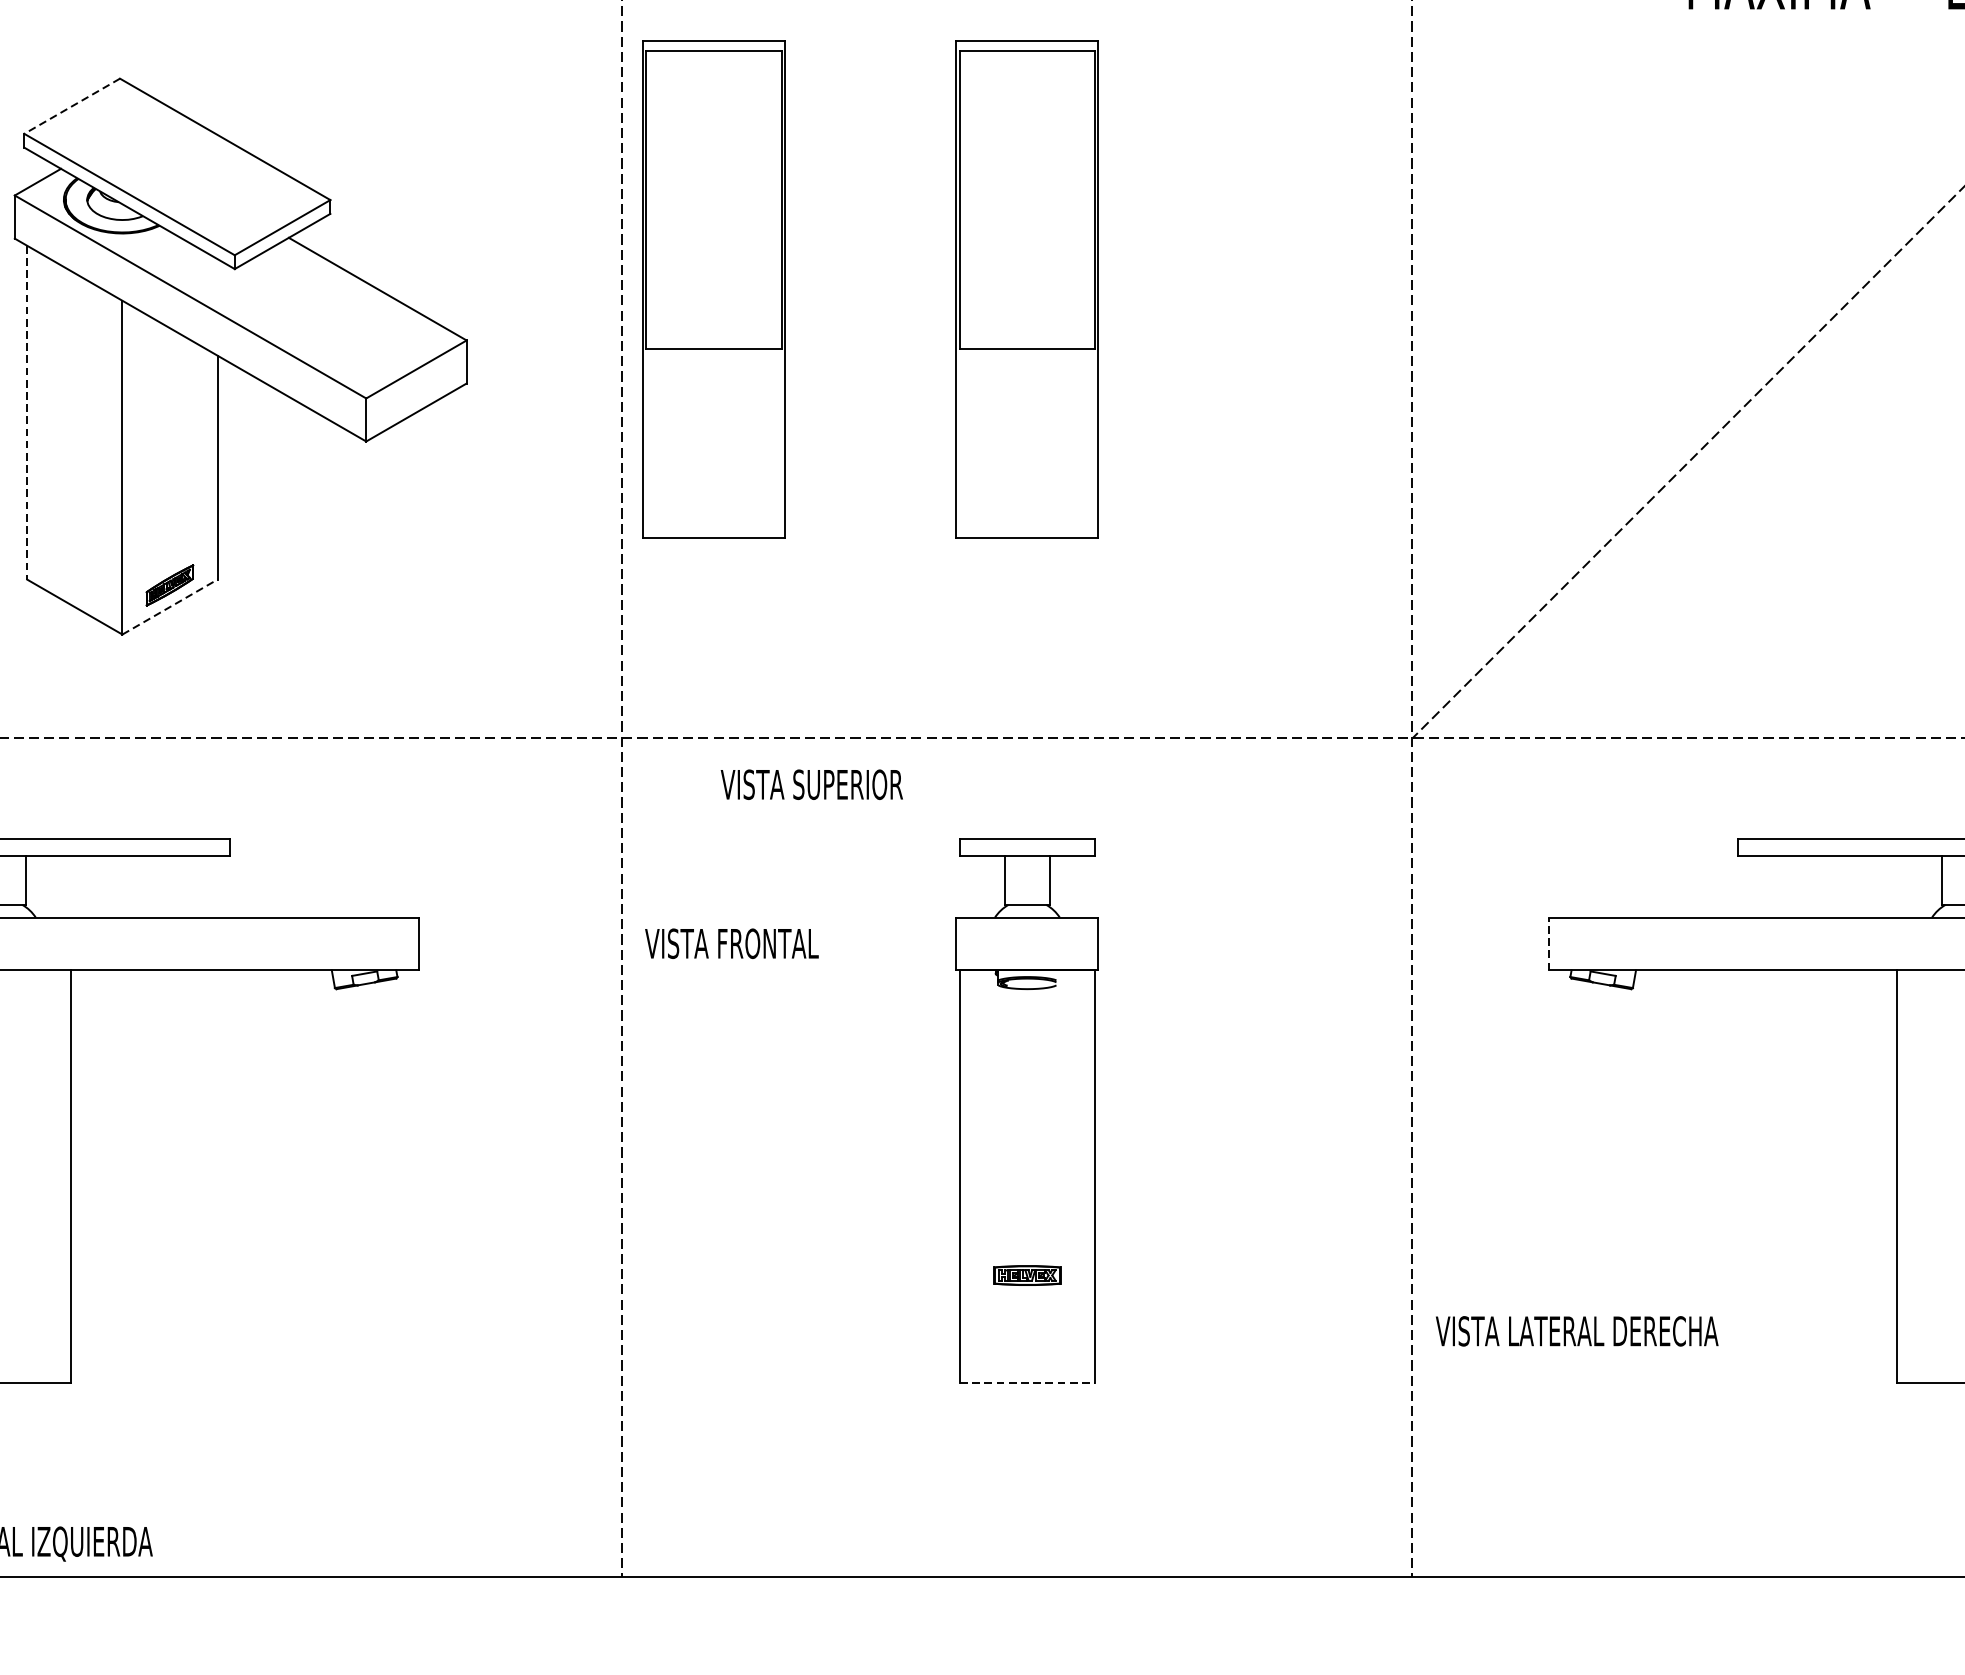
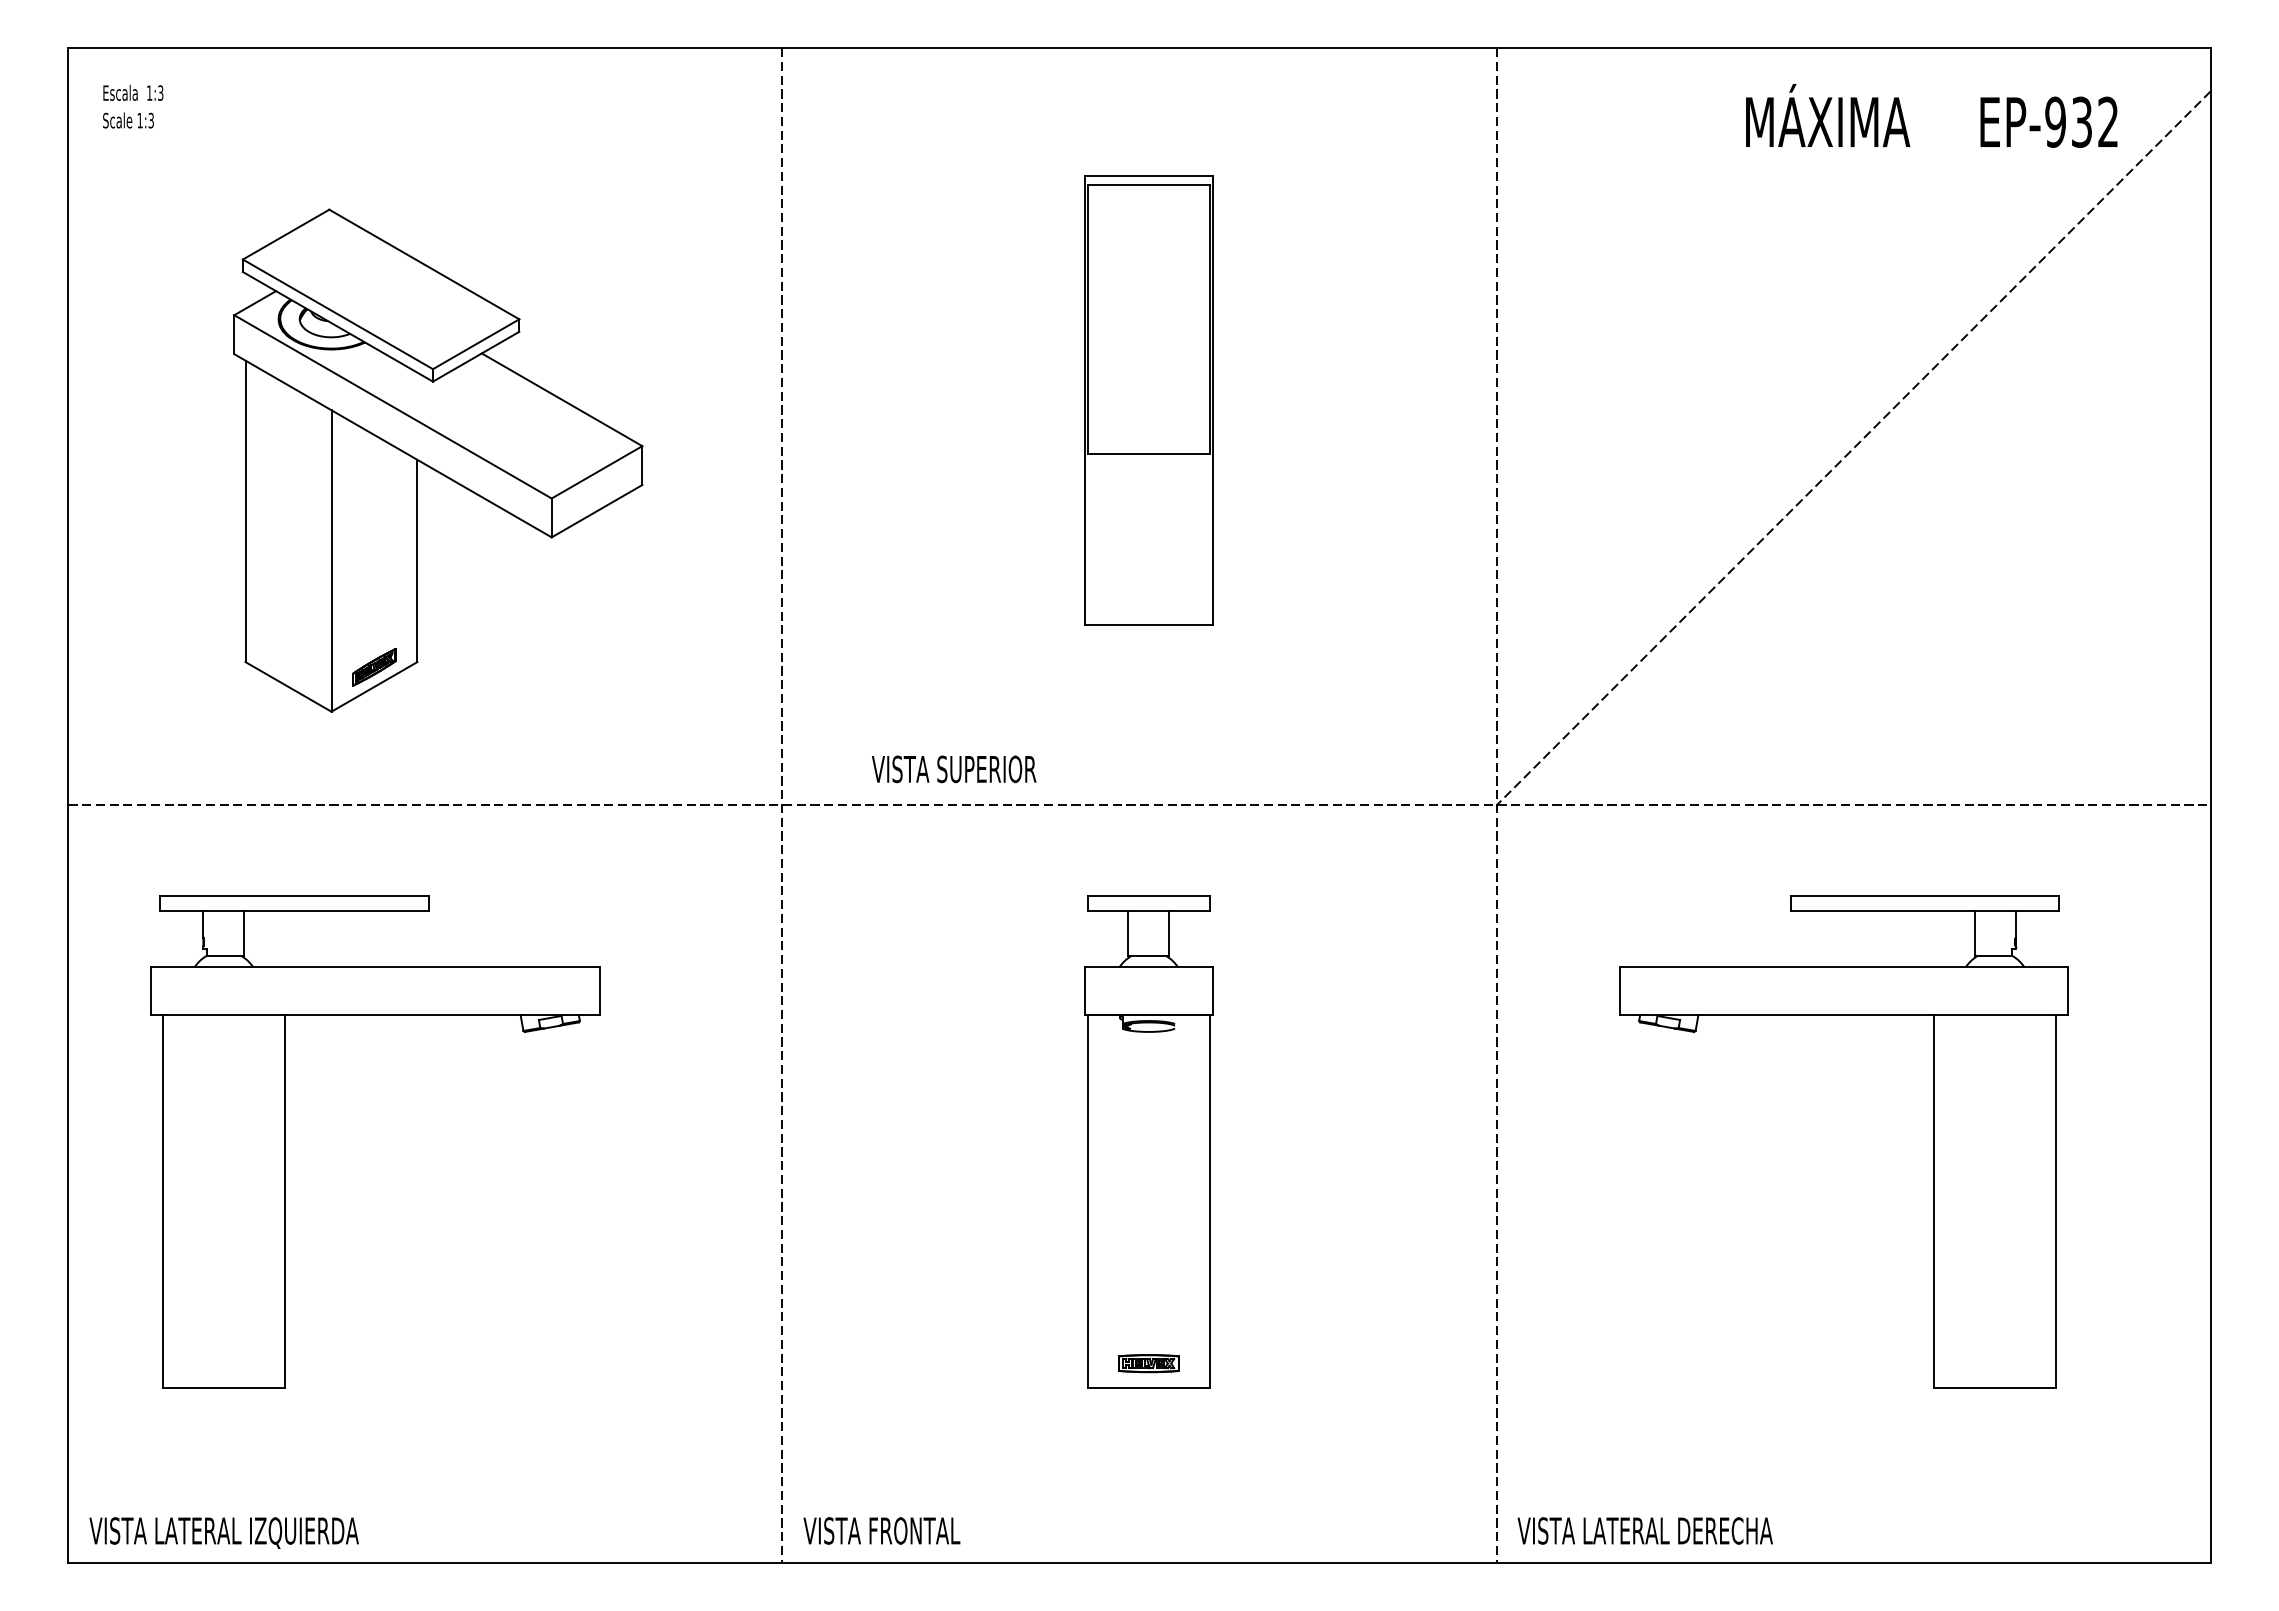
line: (72, 106) -> (286, 234), dashed -> solid
part: (713, 289) -> (865, 400), removed
line: (27, 412) -> (245, 511), dashed -> solid
line: (170, 606) -> (374, 686), dashed -> solid
text: (812, 784) -> (954, 769), moved
text: (731, 943) -> (881, 1530), moved
line: (1548, 944) -> (1619, 991), dashed -> solid
part: (1027, 1275) -> (1148, 1363), moved
text: (1576, 1330) -> (1644, 1530), moved
line: (1027, 1382) -> (1148, 1387), dashed -> solid

